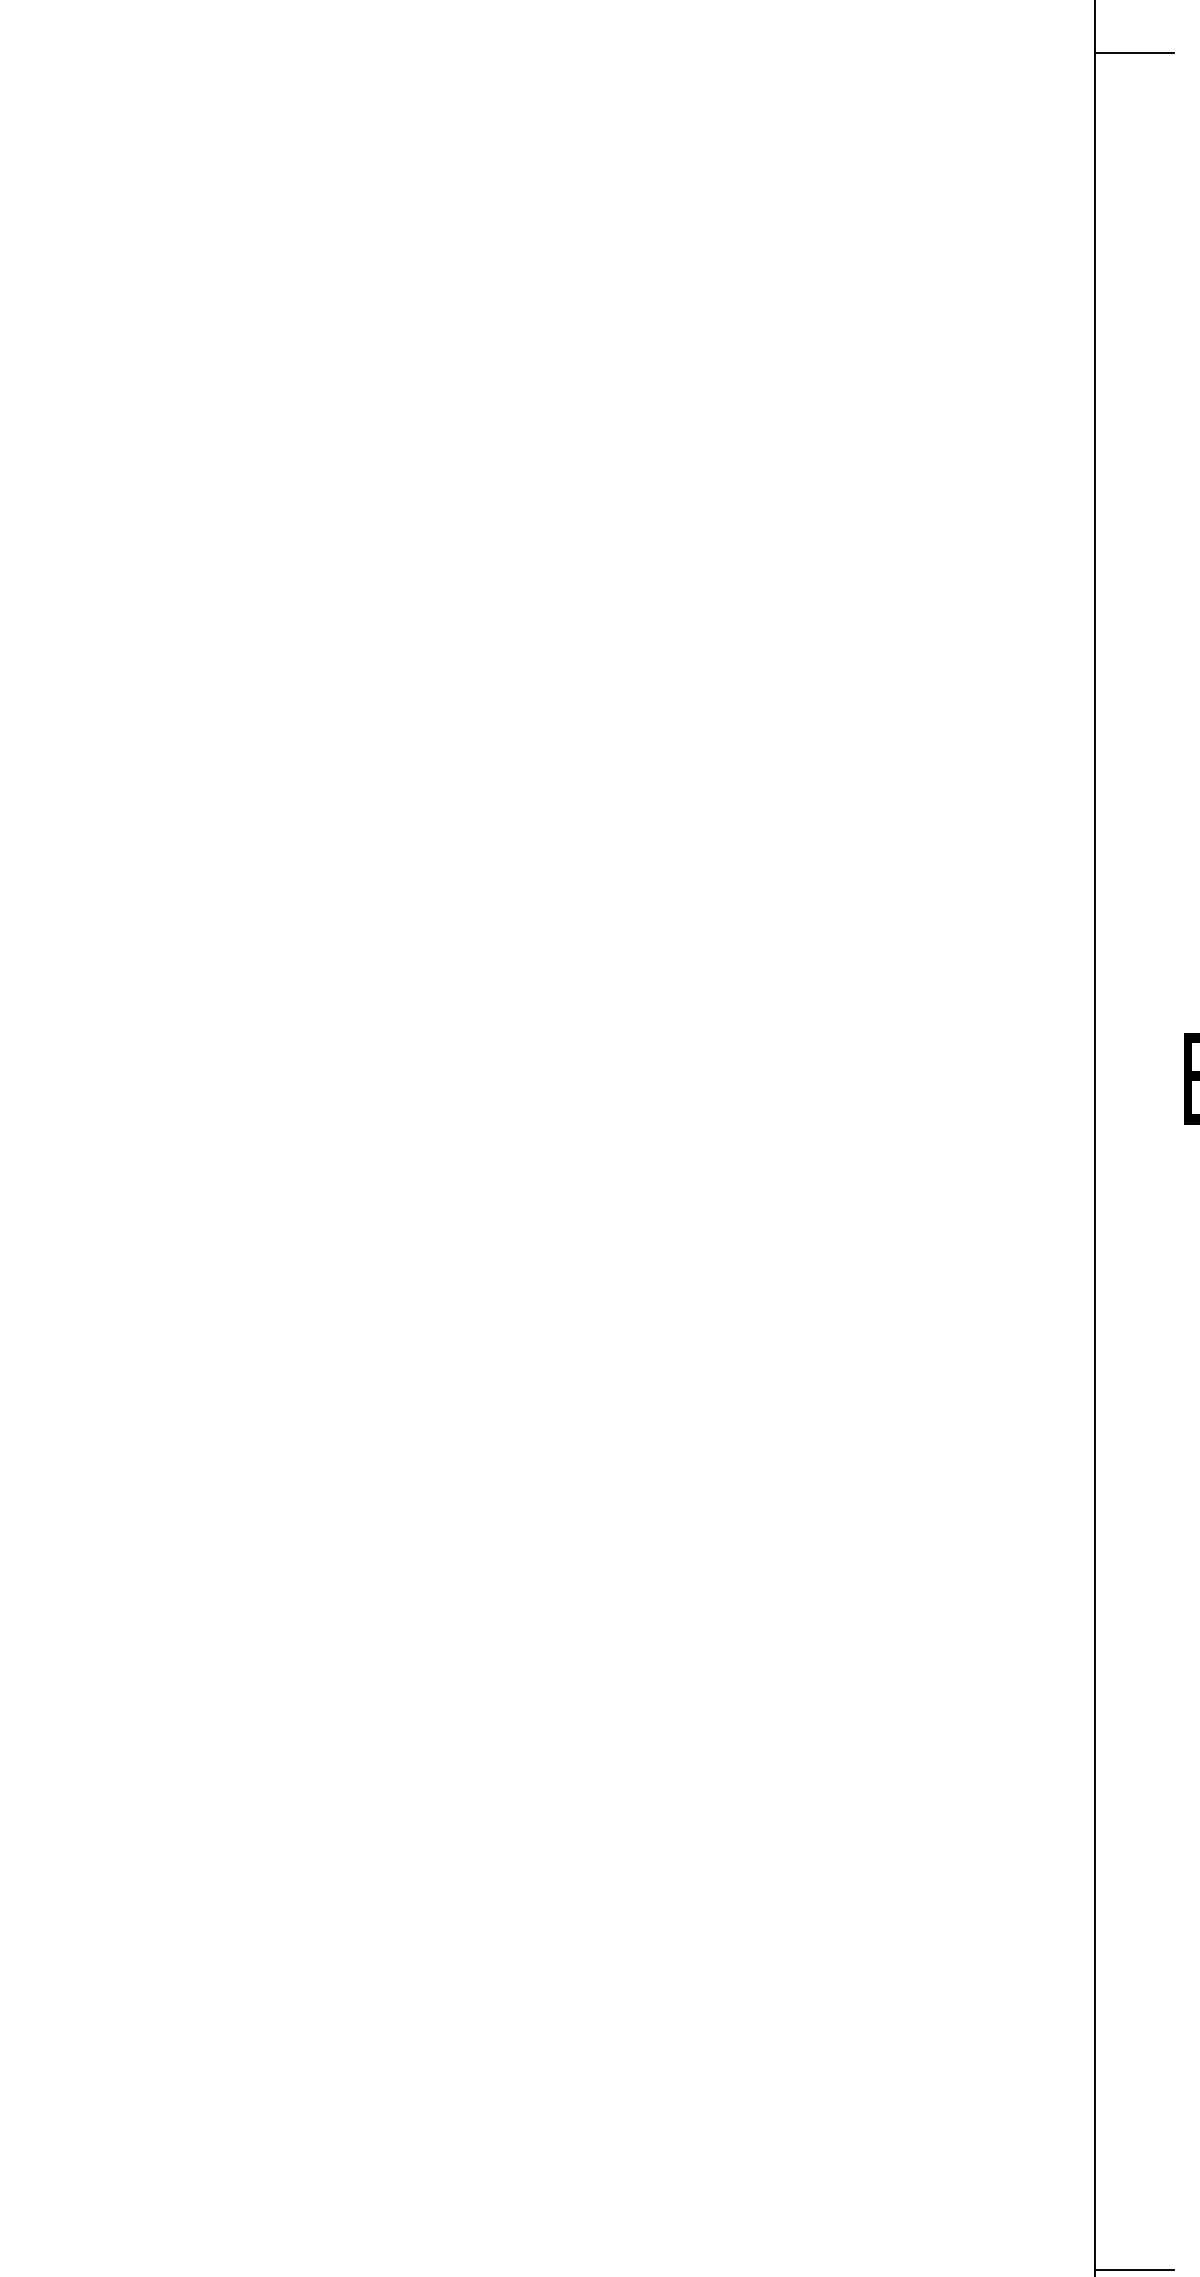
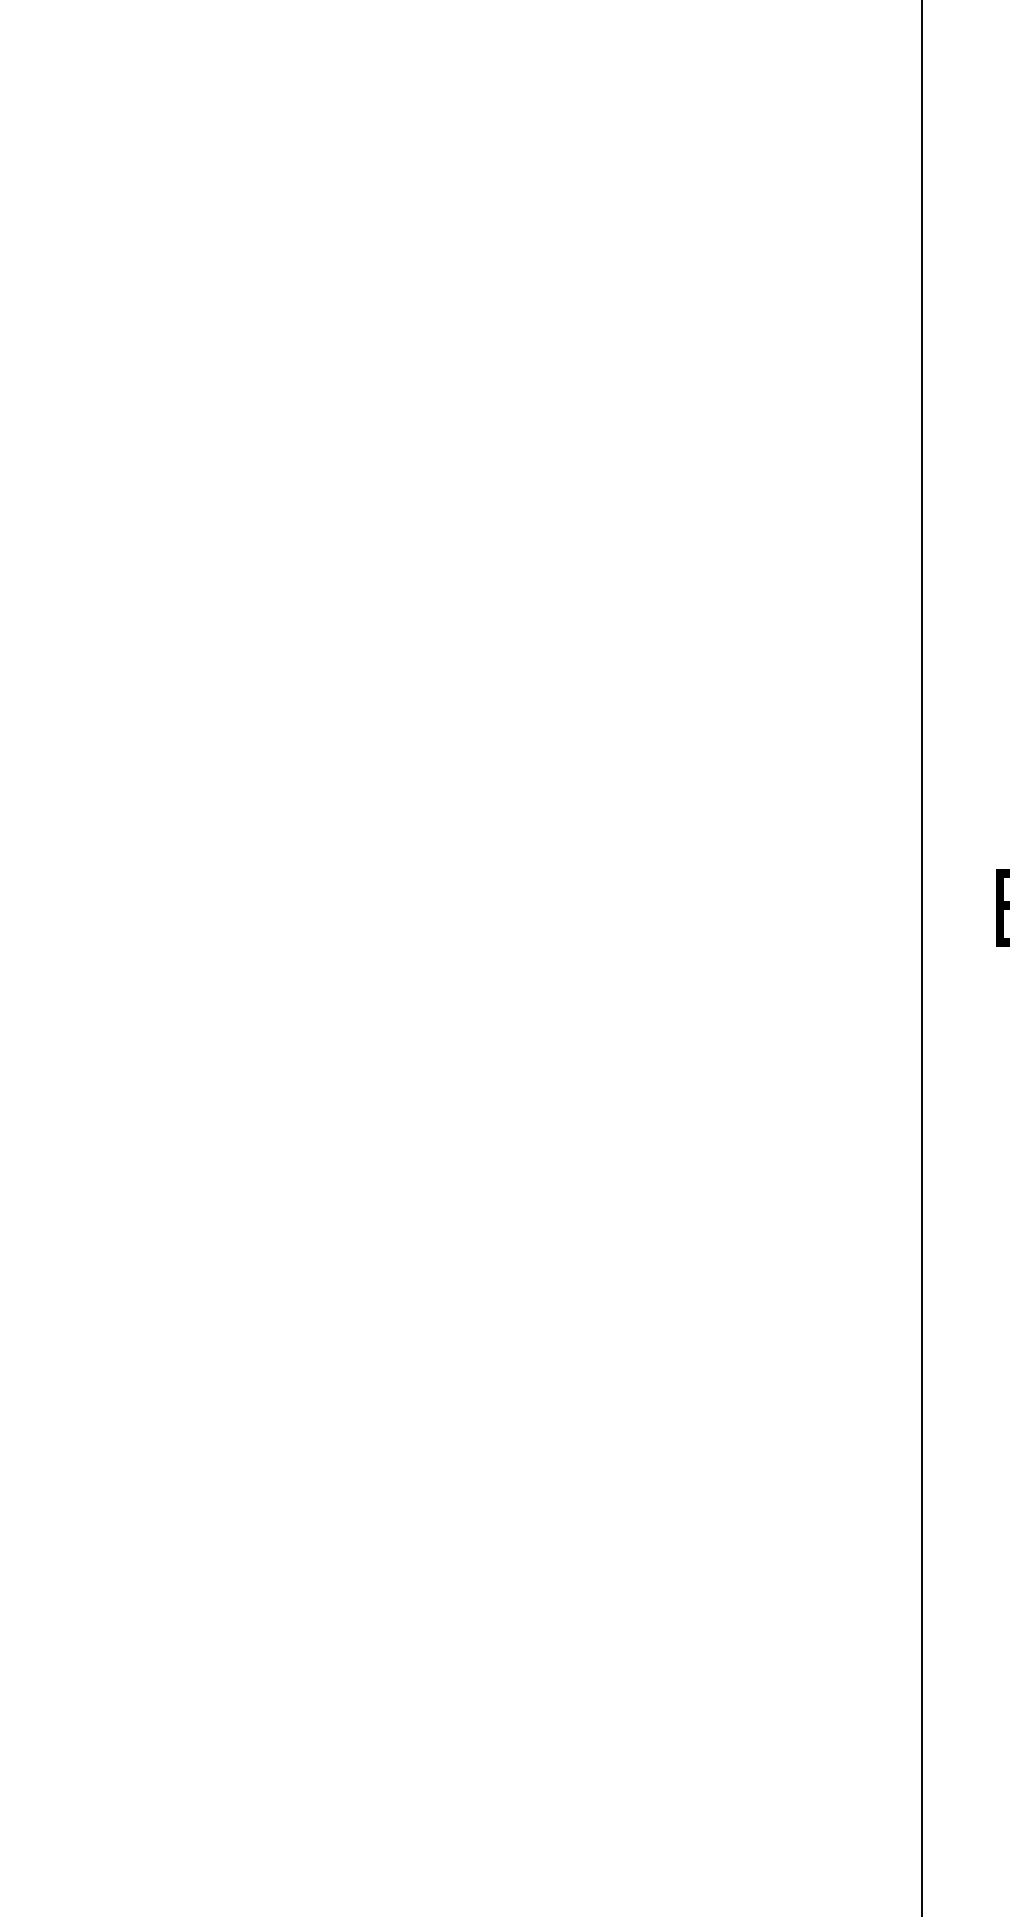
line: (1134, 53) -> (954, 45), removed
line: (1134, 2269) -> (954, 1910), removed

